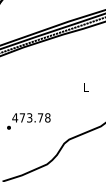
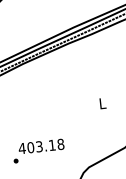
text: (31, 117) -> (41, 146), 473.78 -> 403.18

